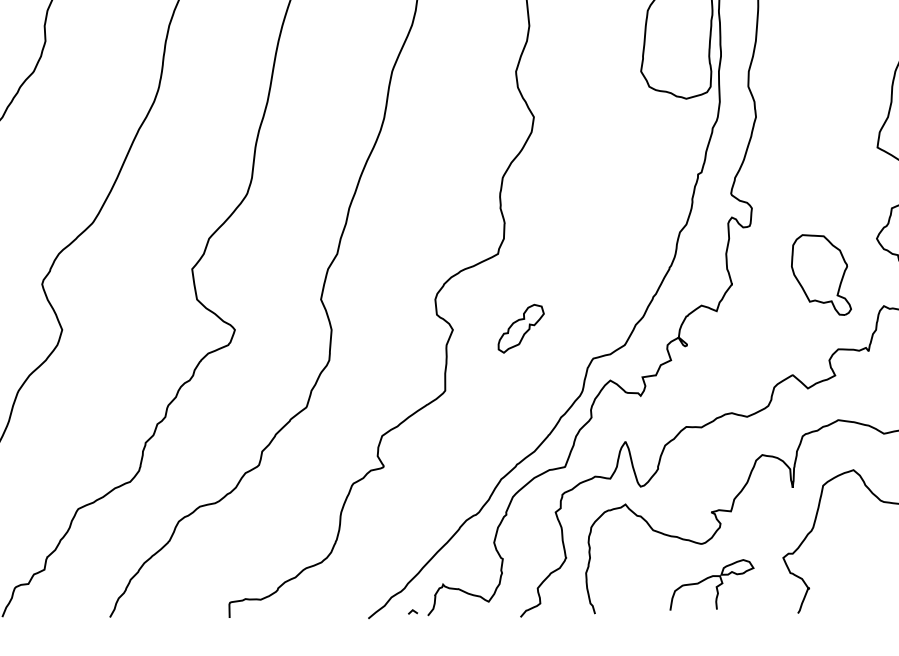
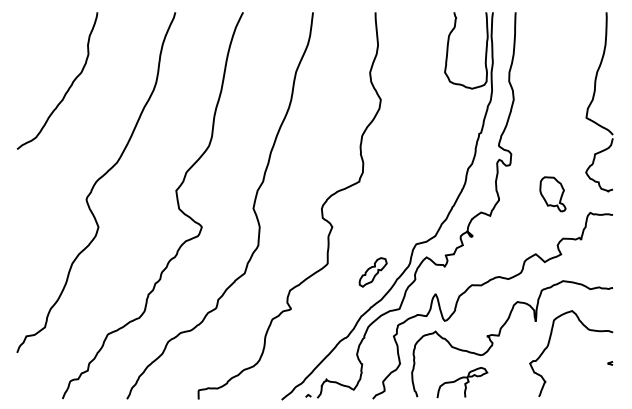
part: (820, 275) -> (552, 194), size x0.71
part: (520, 328) -> (372, 272), moved
part: (712, 584) -> (462, 382), moved

